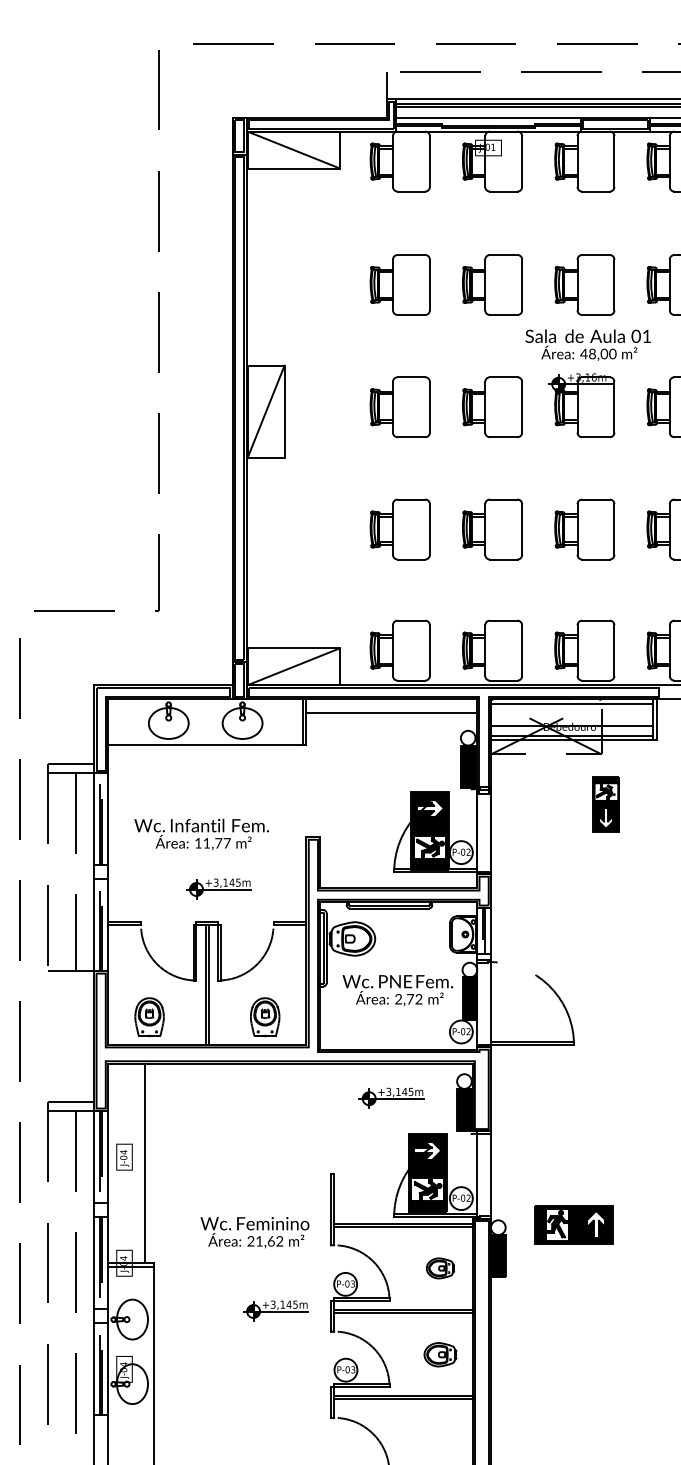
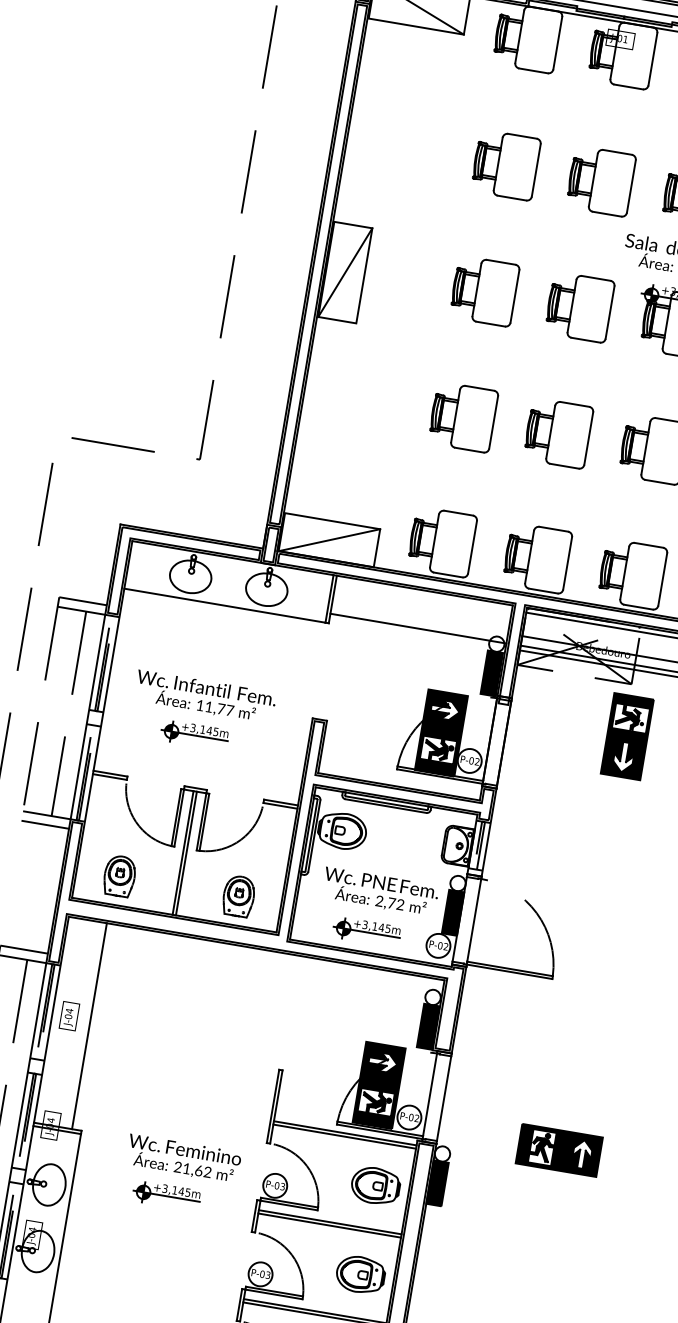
line: (391, 712) -> (418, 628), moved
part: (605, 804) -> (626, 736), size x1.43
part: (218, 888) -> (194, 734), moved
line: (71, 980) -> (45, 824), added
part: (391, 1097) -> (366, 931), moved
part: (573, 1224) -> (558, 1150), moved
text: (254, 1232) -> (183, 1158), moved
part: (440, 1268) -> (375, 1186), size x1.67
part: (275, 1310) -> (166, 1195), moved
part: (440, 1354) -> (360, 1274), size x1.43

